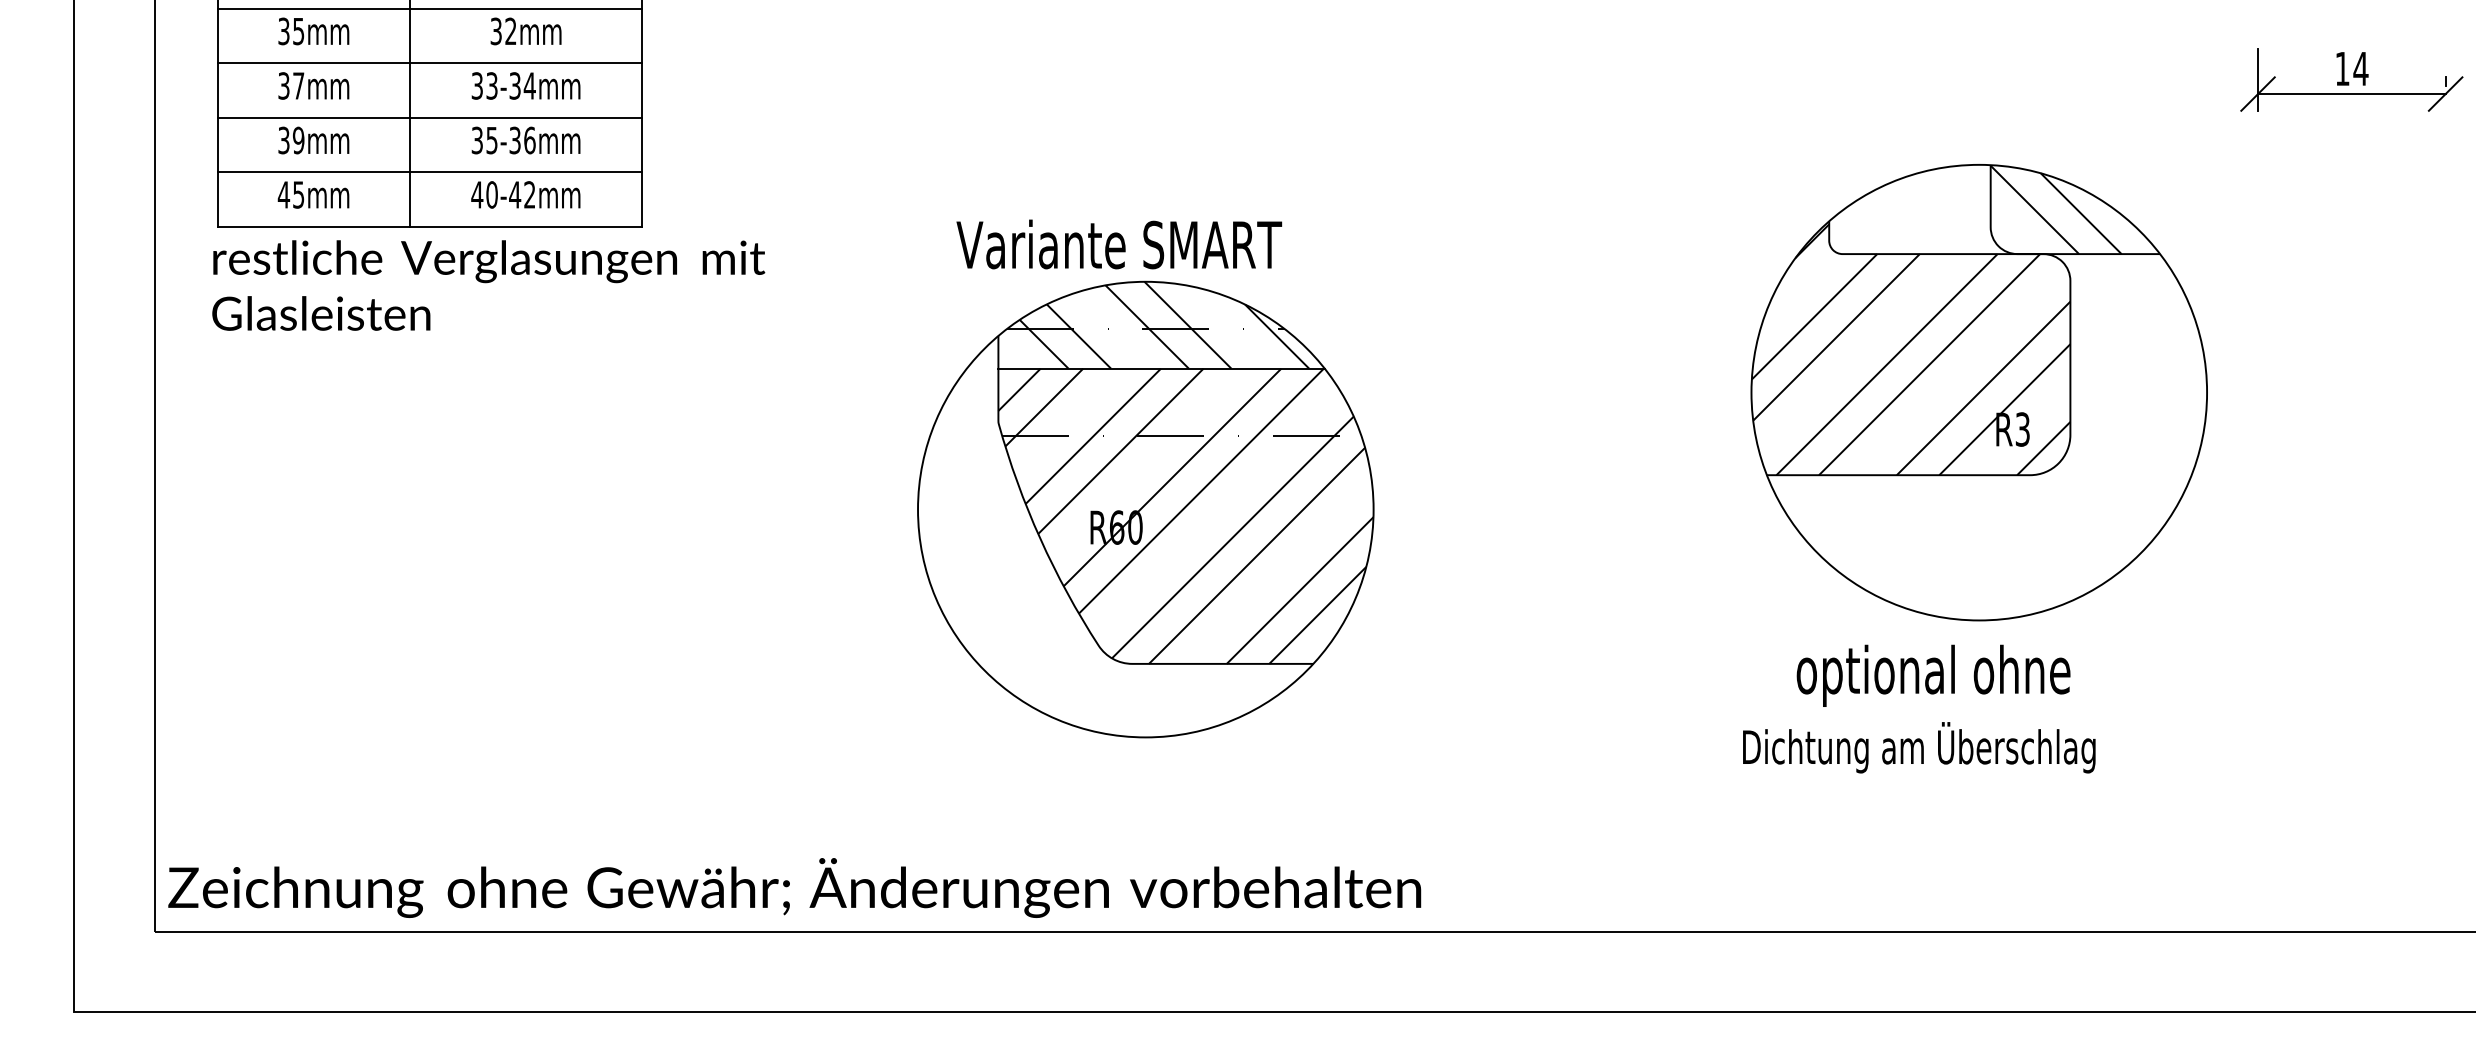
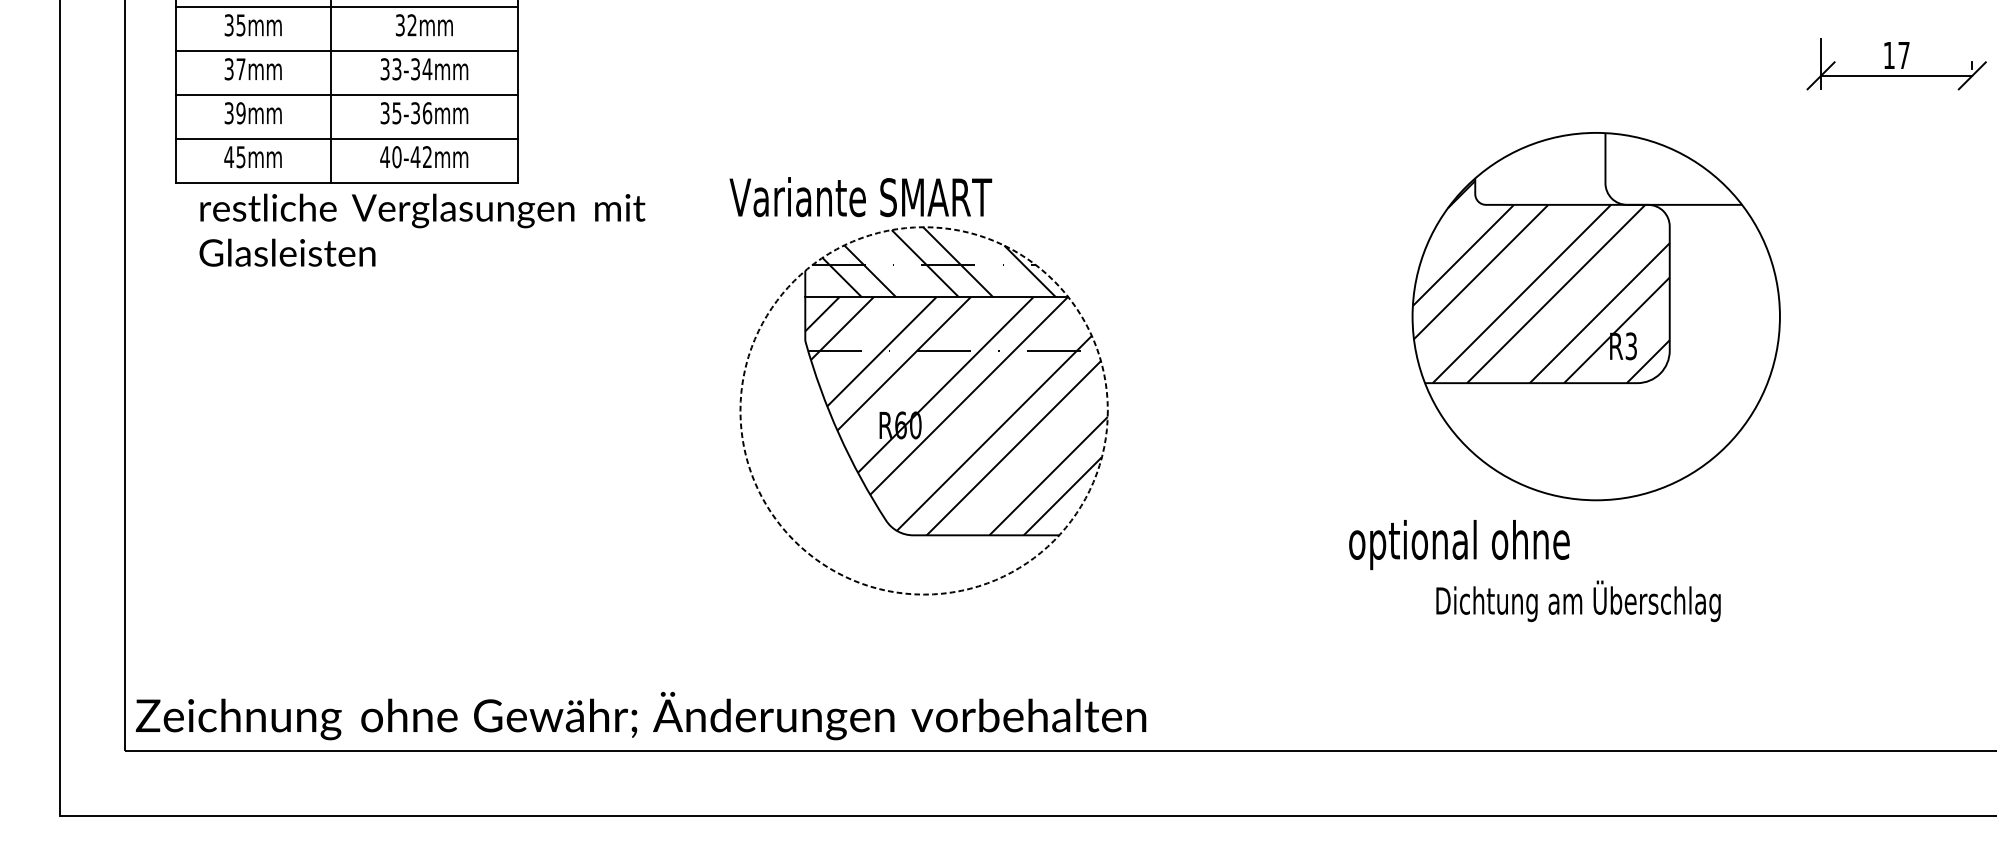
text: (2360, 68) -> (1903, 55), 14 -> 17
hatch: (2055, 209) -> (1657, 168), removed
text: (1119, 244) -> (861, 197), moved
text: (488, 285) -> (422, 230), moved
circle: (1145, 509) -> (923, 410), solid -> dashed
text: (1933, 675) -> (1459, 544), moved
text: (1919, 747) -> (1578, 601), moved

